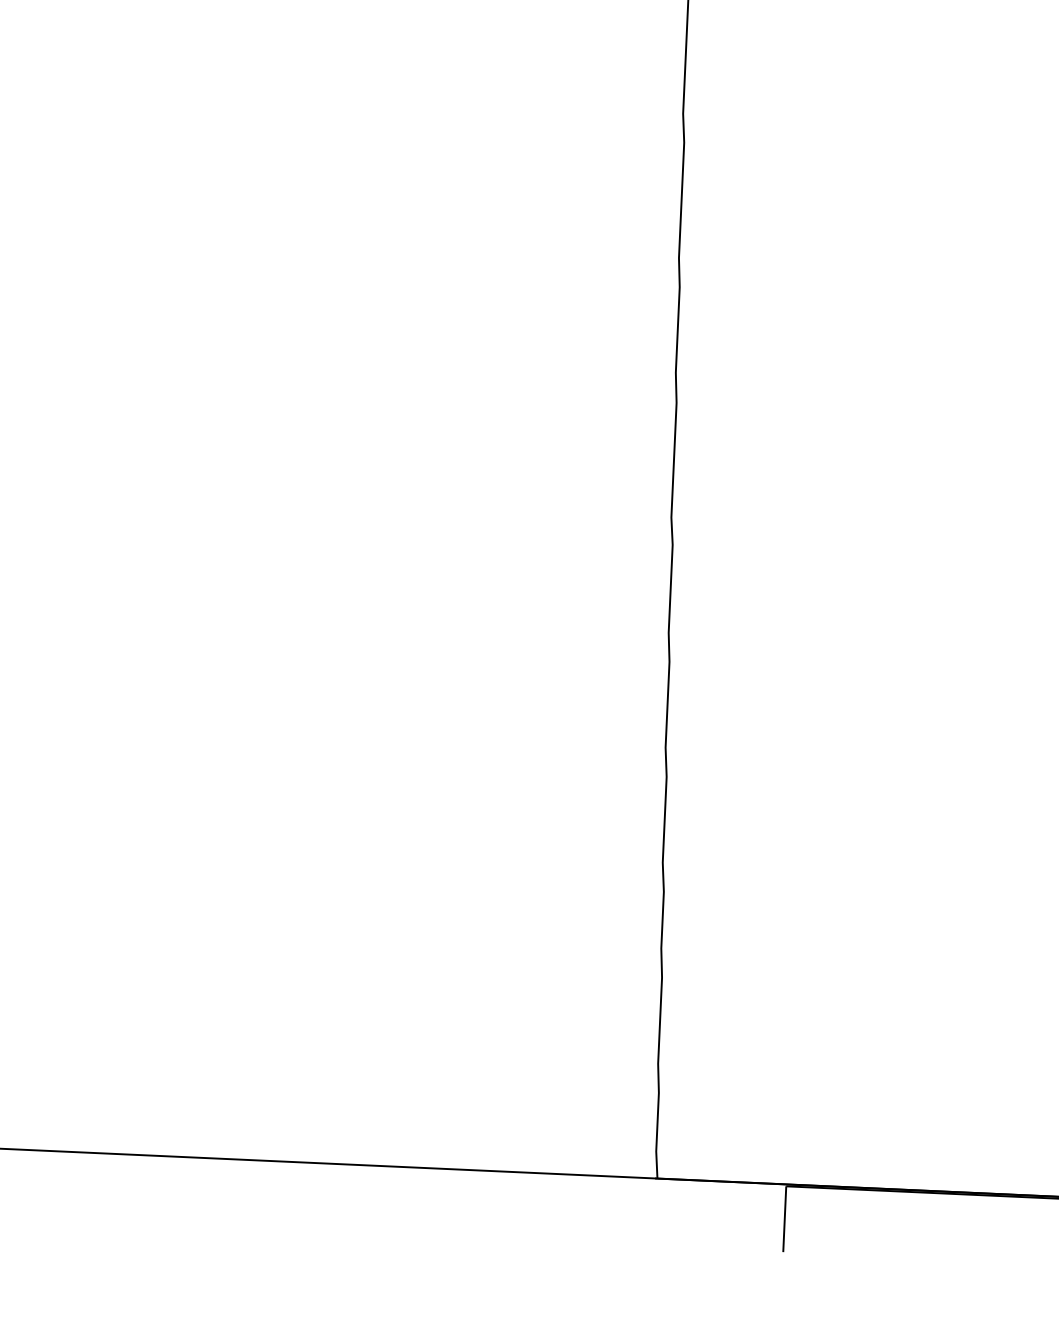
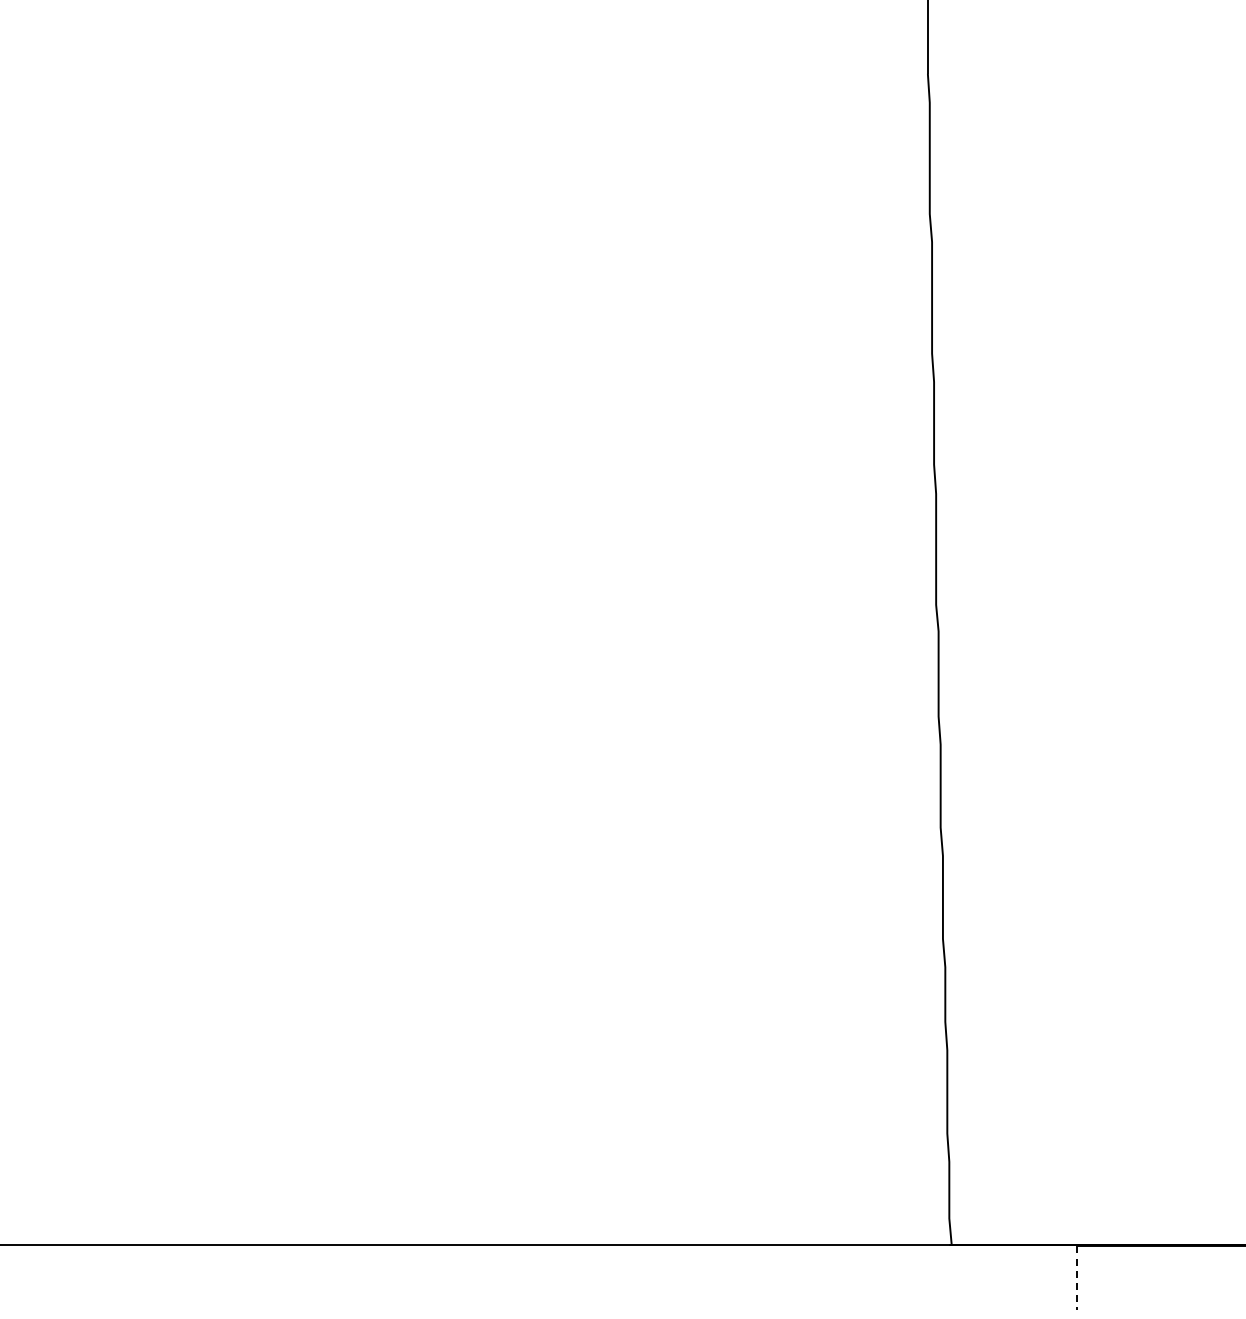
line: (784, 1219) -> (1076, 1278), solid -> dashed

